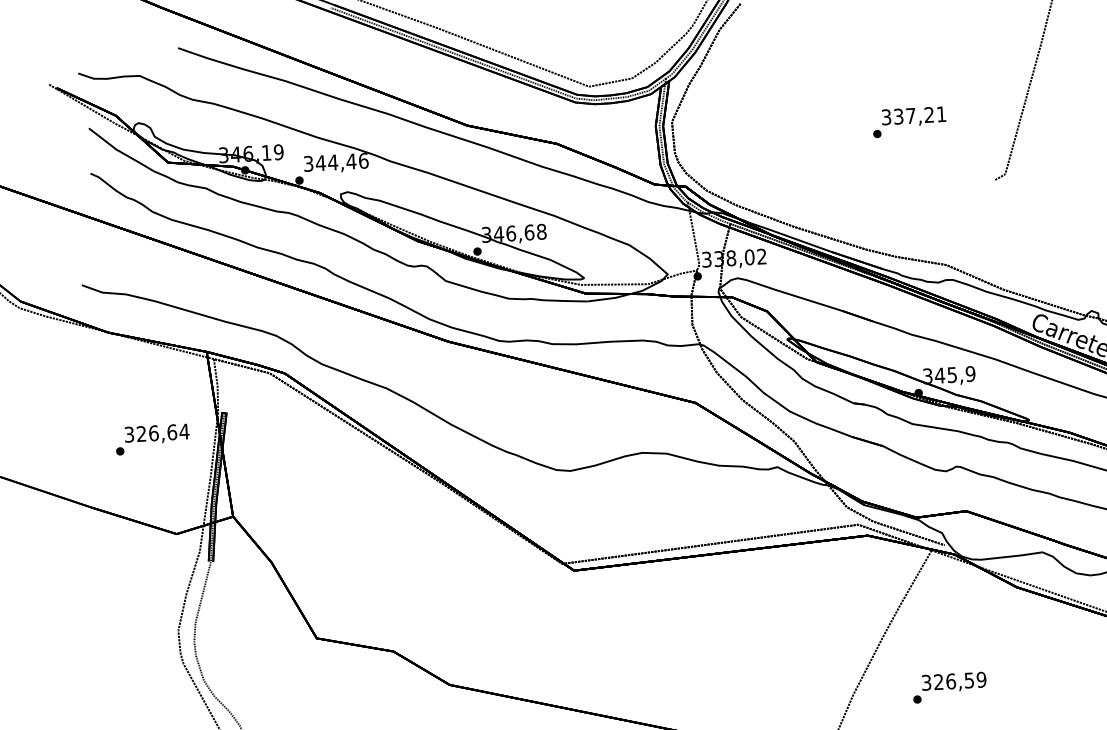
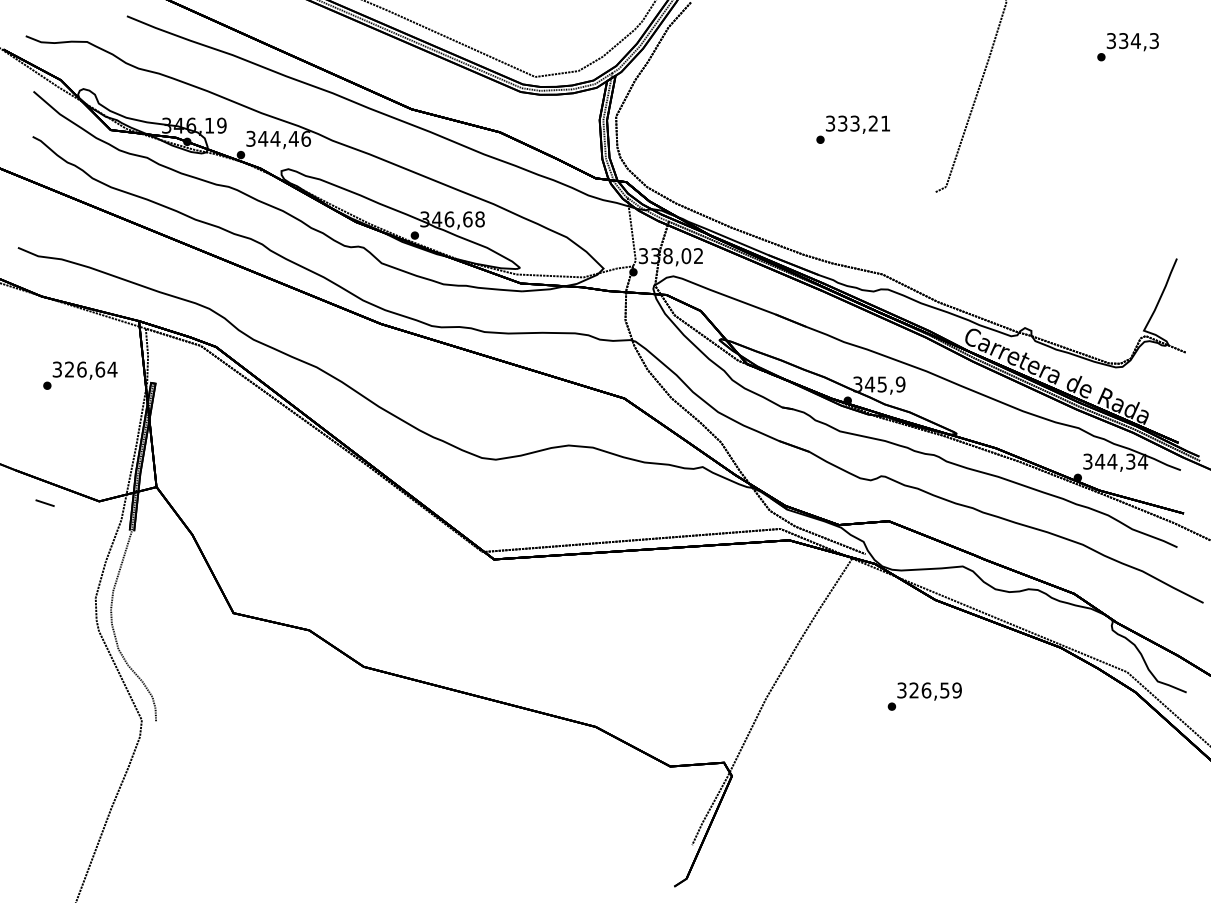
text: (910, 115) -> (854, 123), 337,21 -> 333,21
text: (152, 439) -> (80, 375), moved
line: (122, 538) -> (44, 502), added
text: (949, 687) -> (924, 696), moved

